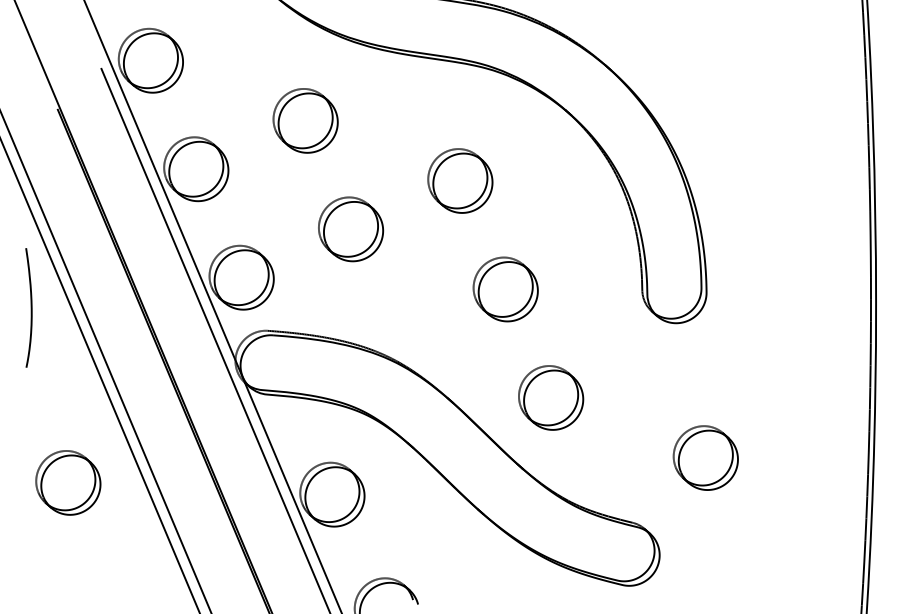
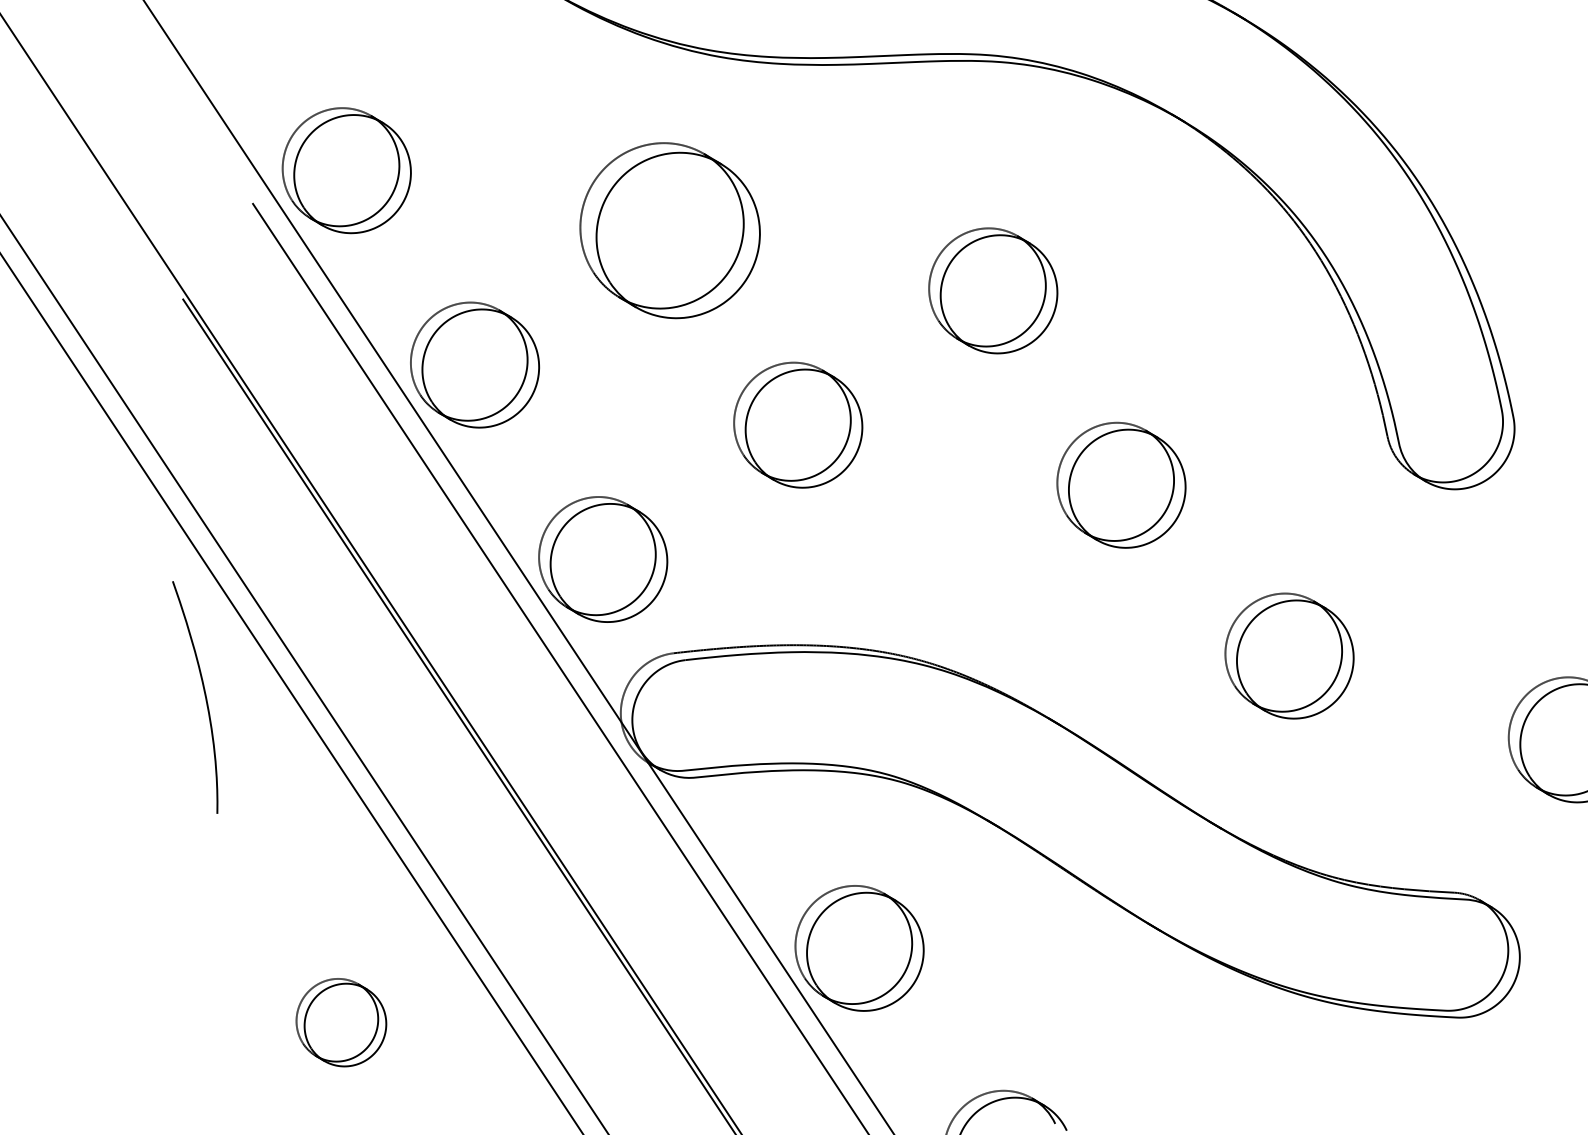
part: (305, 120) -> (669, 230), size x1.4
part: (551, 397) -> (1290, 655), moved
part: (68, 482) -> (341, 1021), size x0.7

